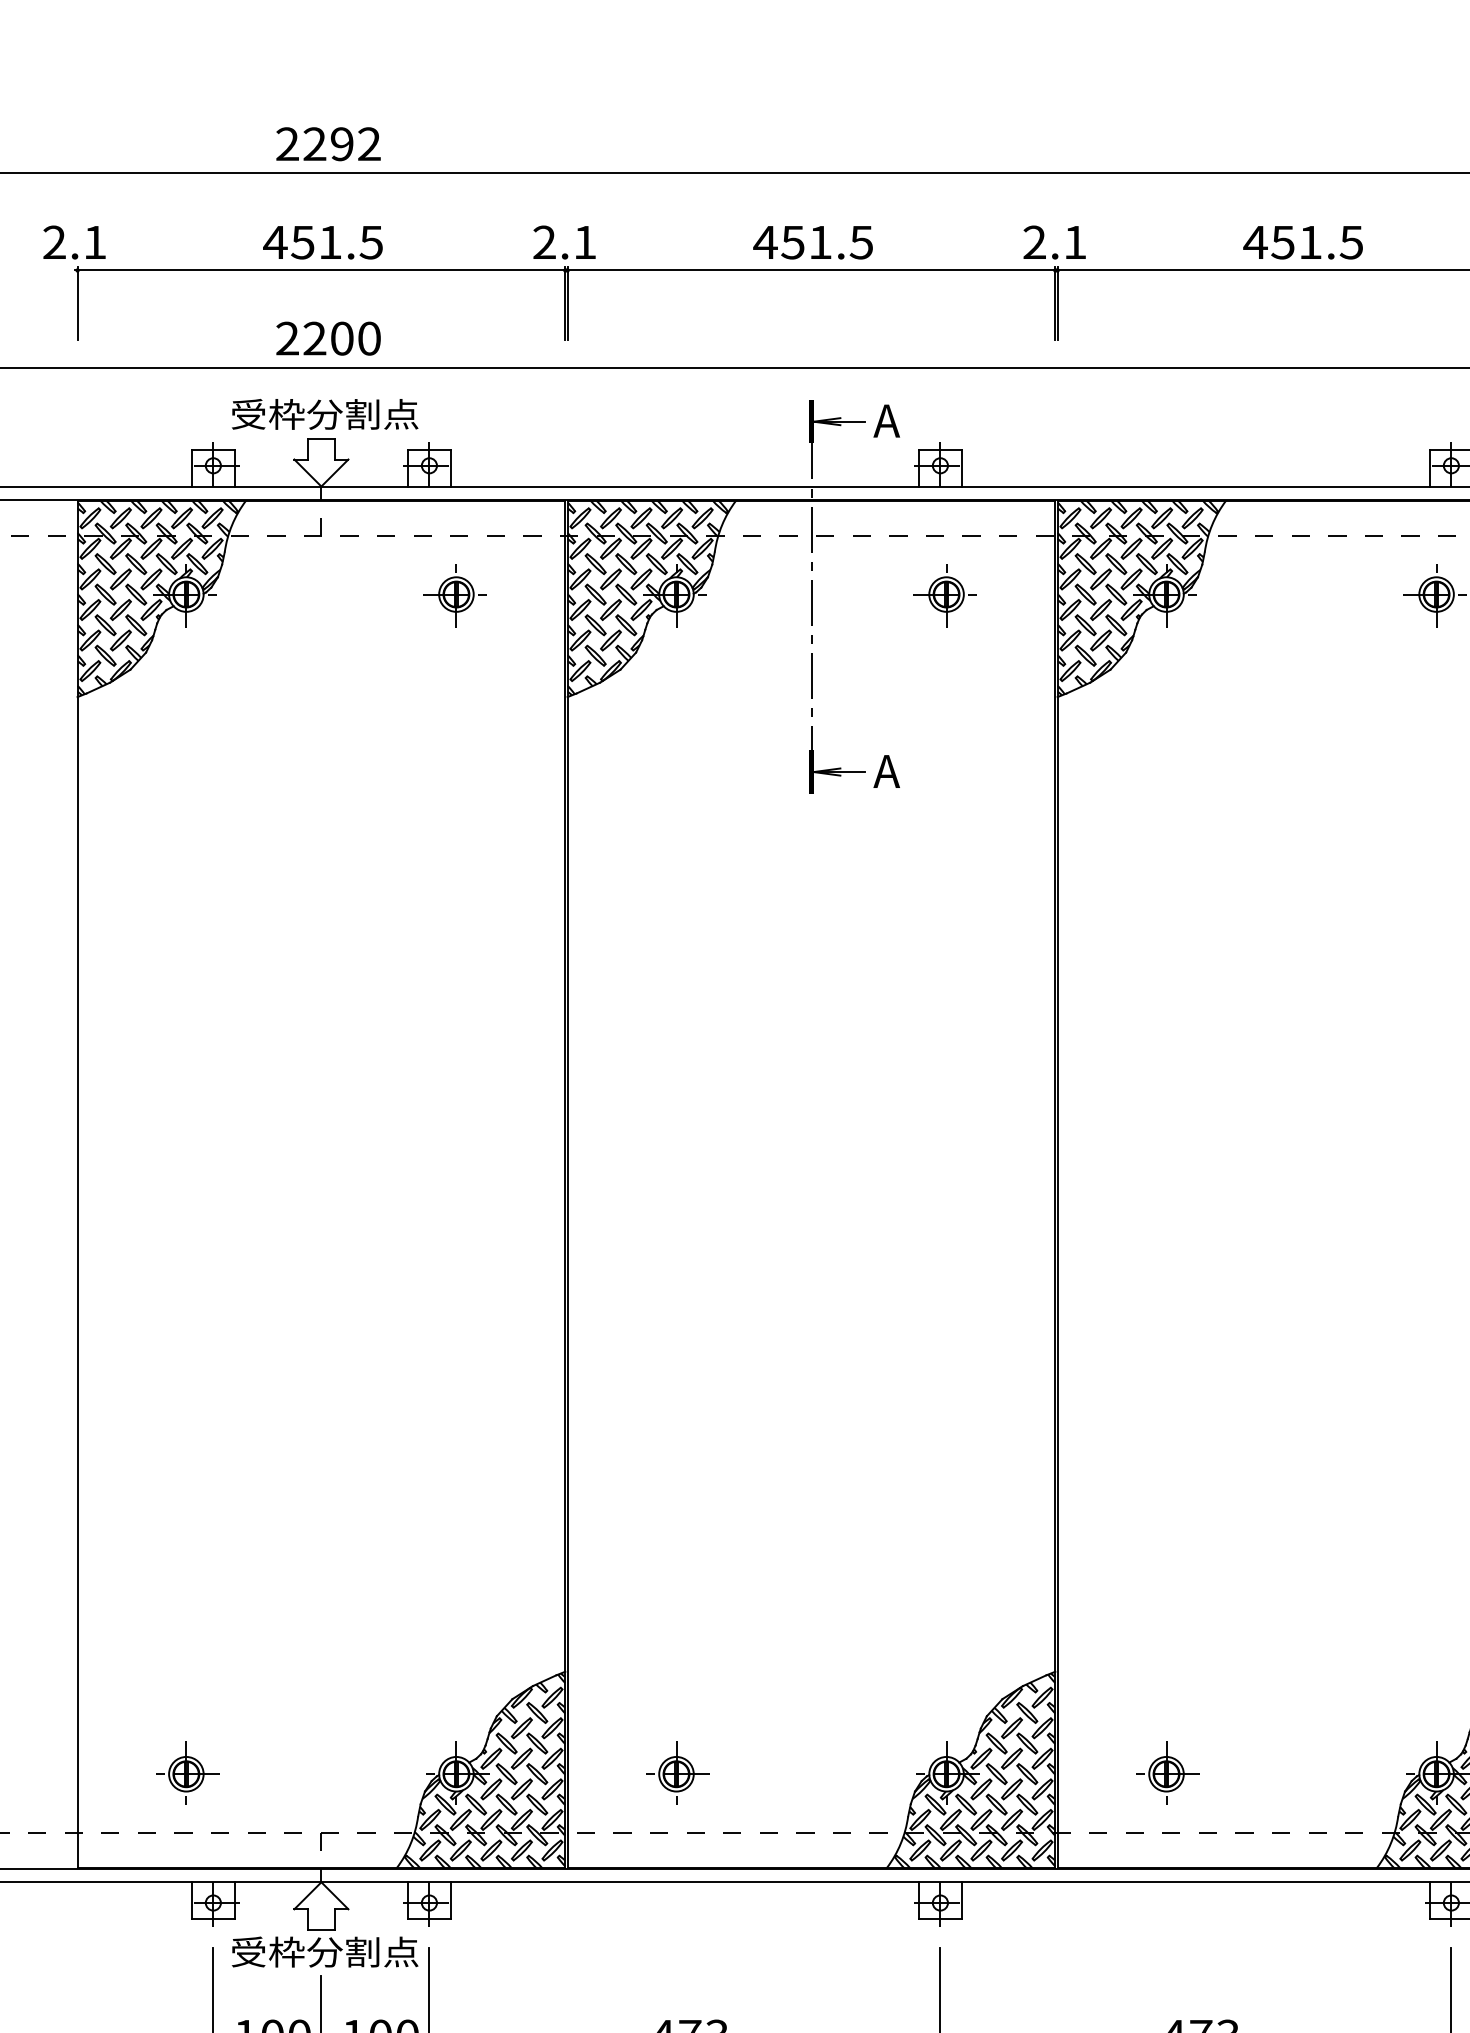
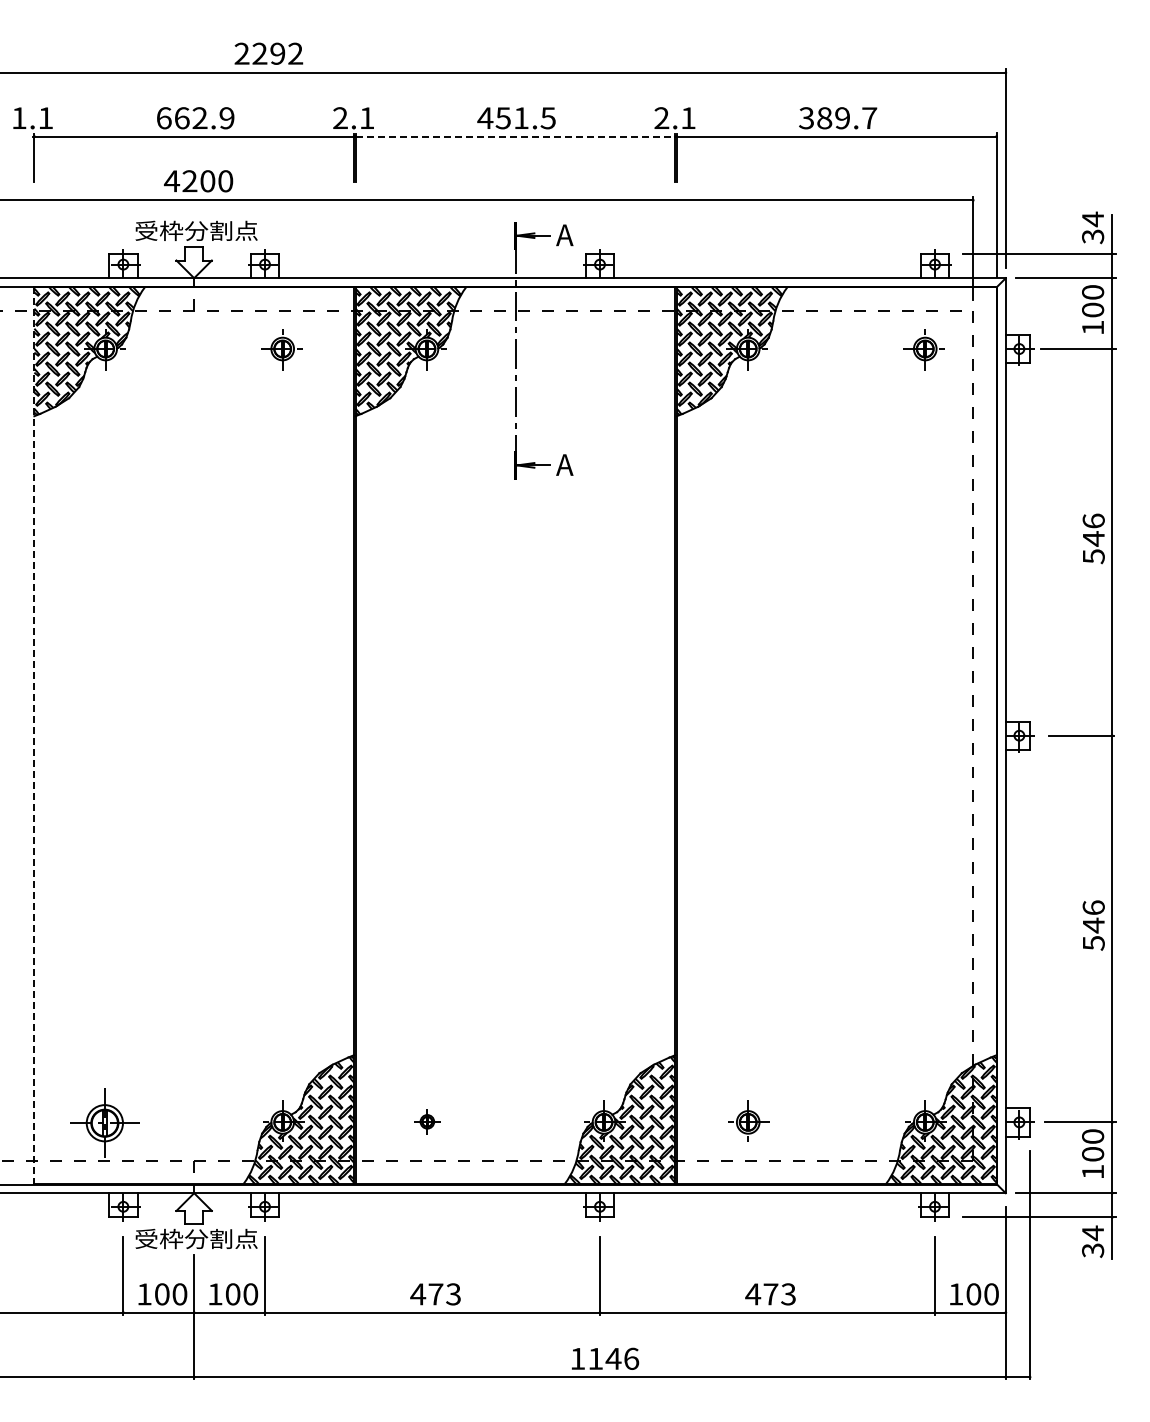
text: (327, 143) -> (268, 53), moved
text: (54, 241) -> (19, 117), 2.1 -> 1.1
text: (321, 242) -> (194, 118), 451.5 -> 662.9
text: (1302, 242) -> (837, 118), 451.5 -> 389.7
line: (811, 270) -> (515, 136), solid -> dashed
text: (286, 339) -> (171, 181), 2200 -> 4200
part: (944, 595) -> (602, 349), removed
line: (77, 1185) -> (34, 736), solid -> dashed
part: (187, 1771) -> (106, 1120), size x1.6
part: (677, 1771) -> (427, 1120), size x0.6

